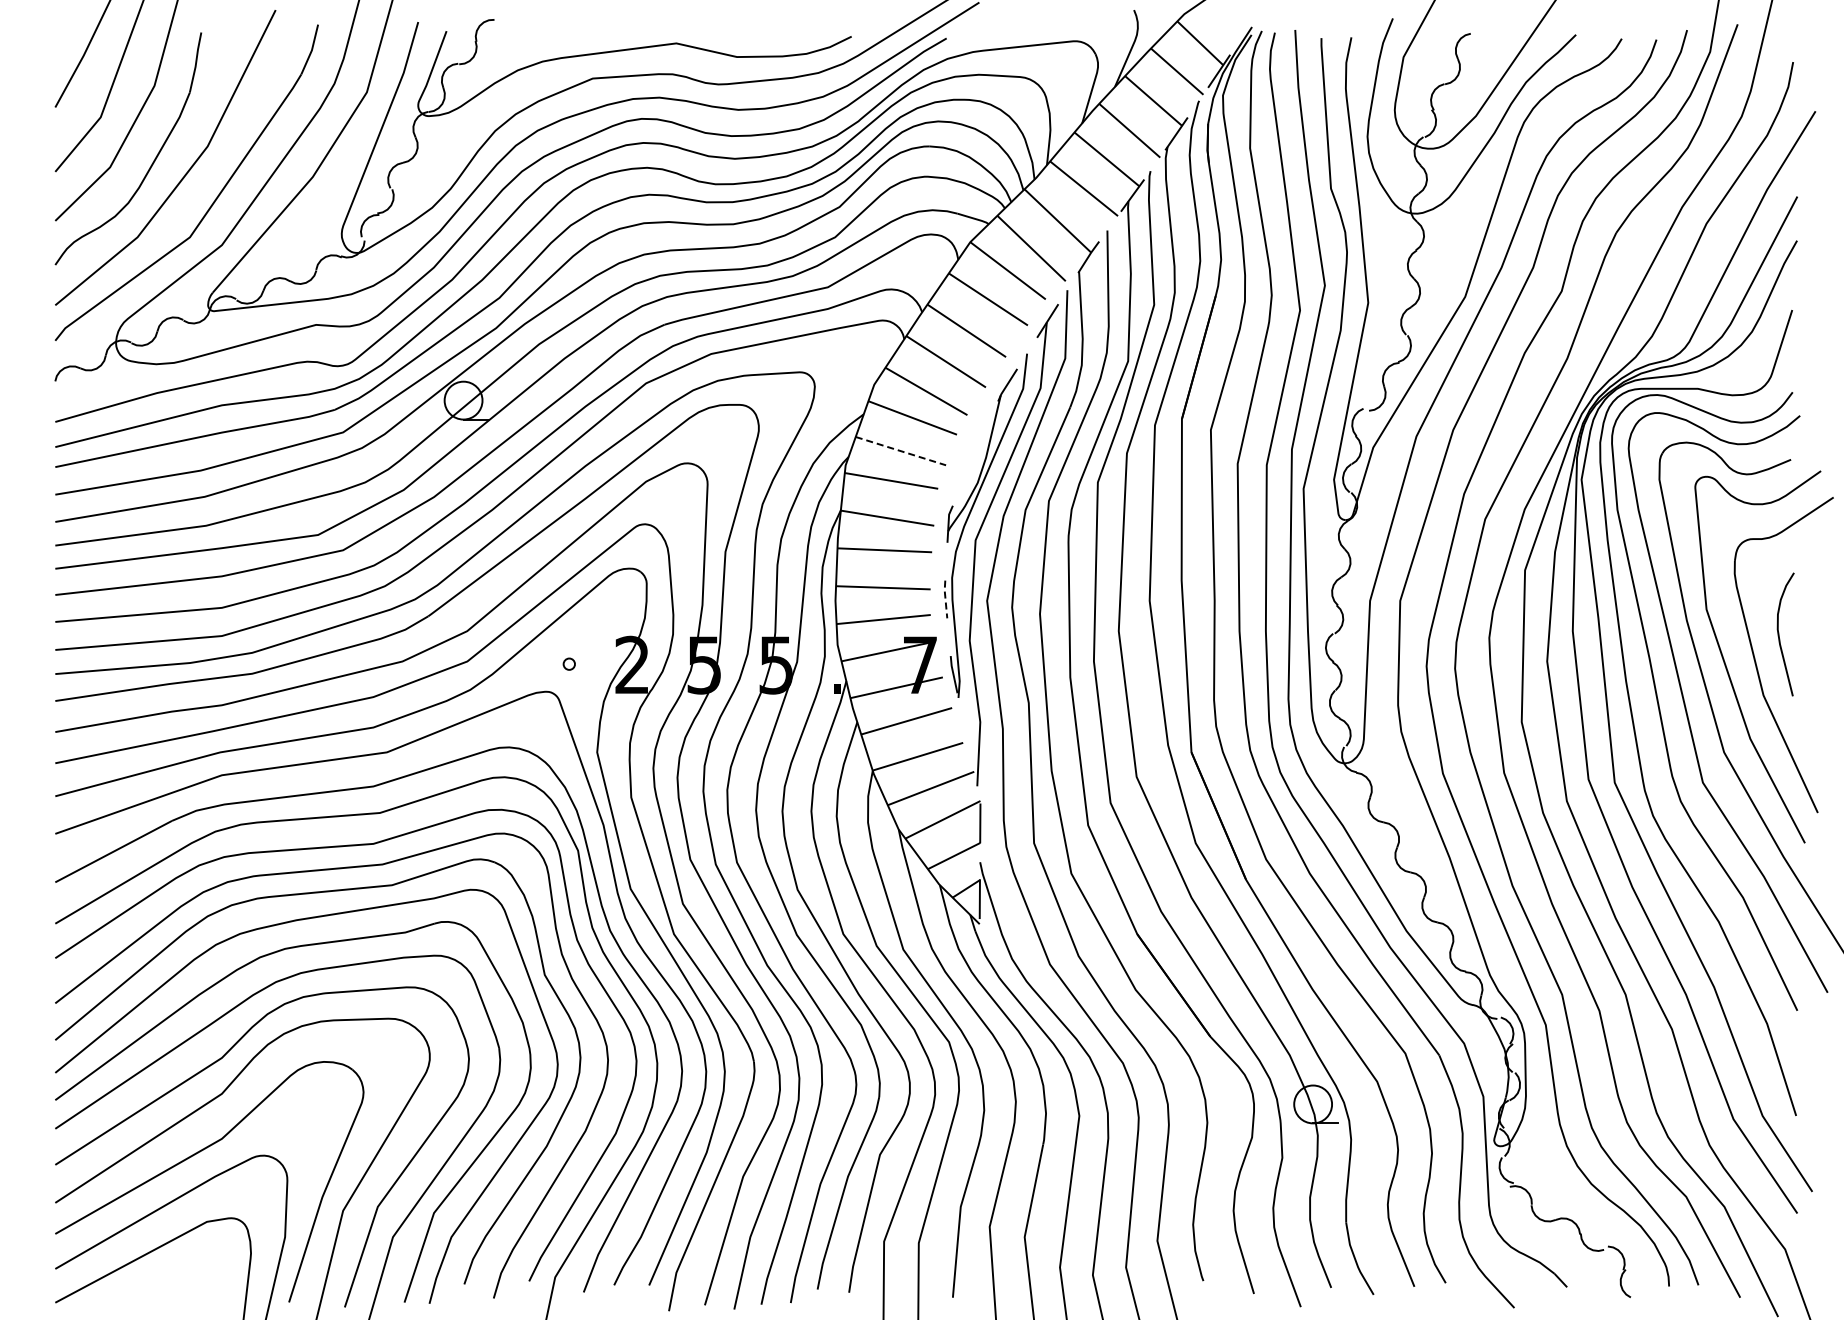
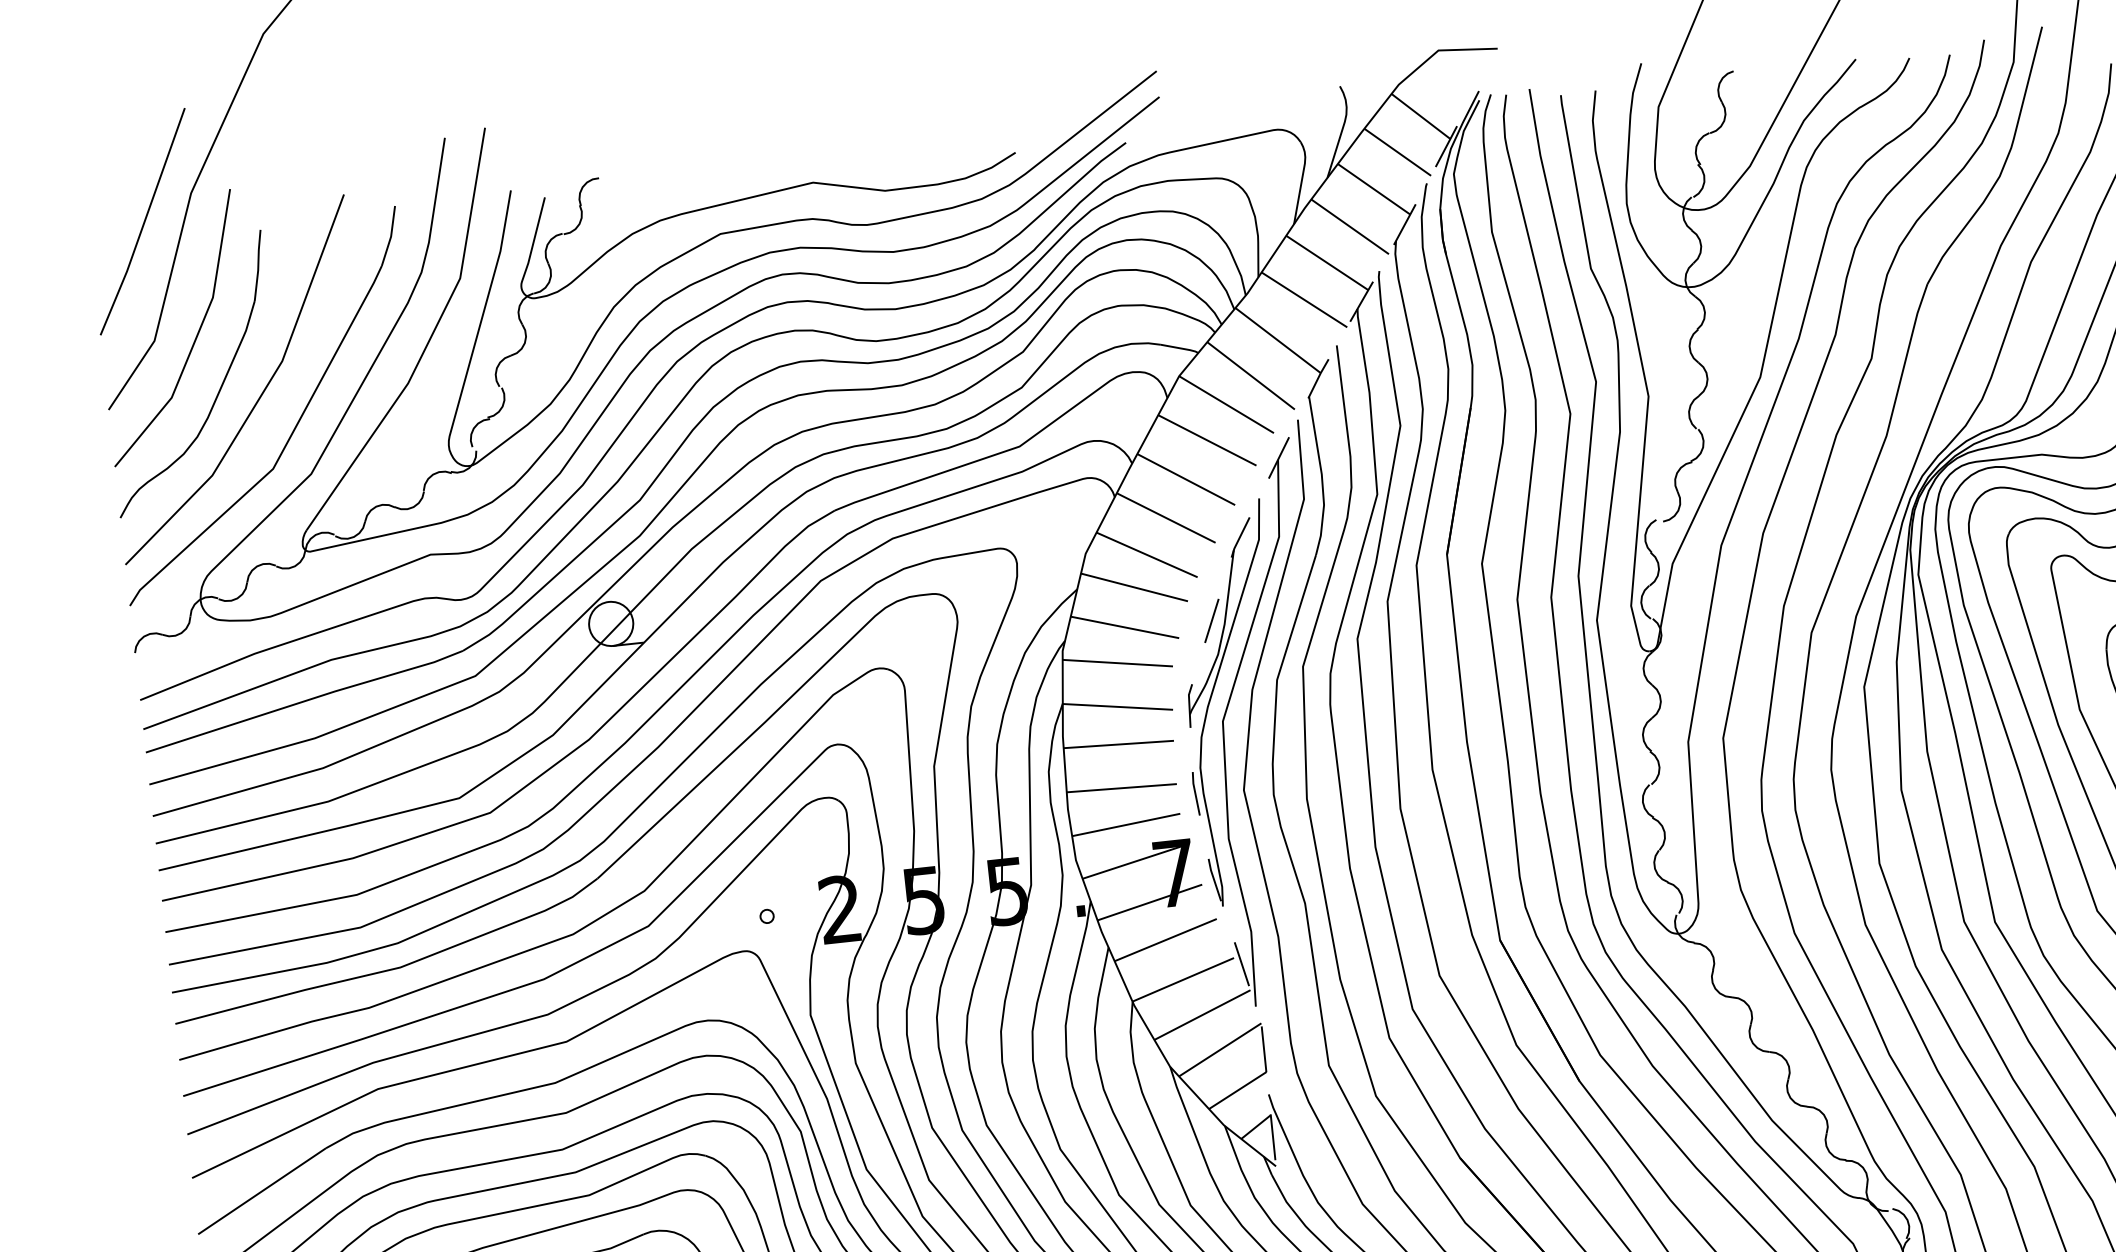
line: (901, 451) -> (1125, 627), dashed -> solid
line: (975, 453) -> (1211, 620), added
line: (945, 598) -> (1195, 792), dashed -> solid
line: (969, 748) -> (1242, 963), added

